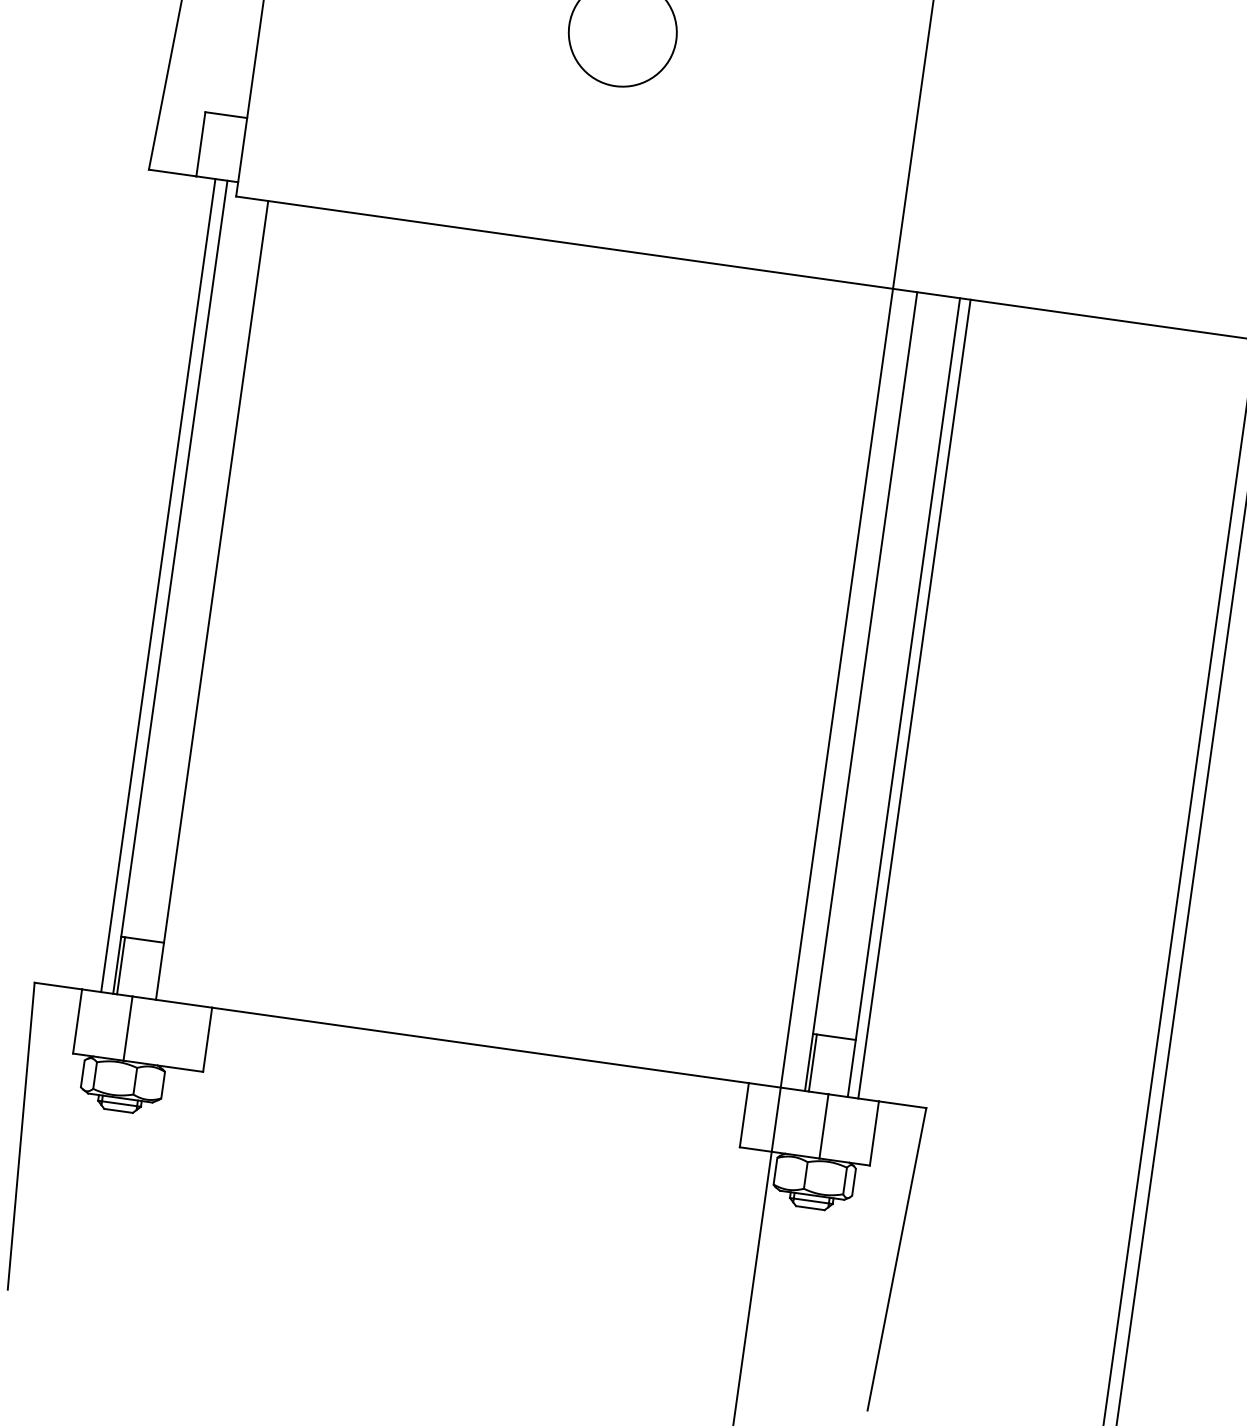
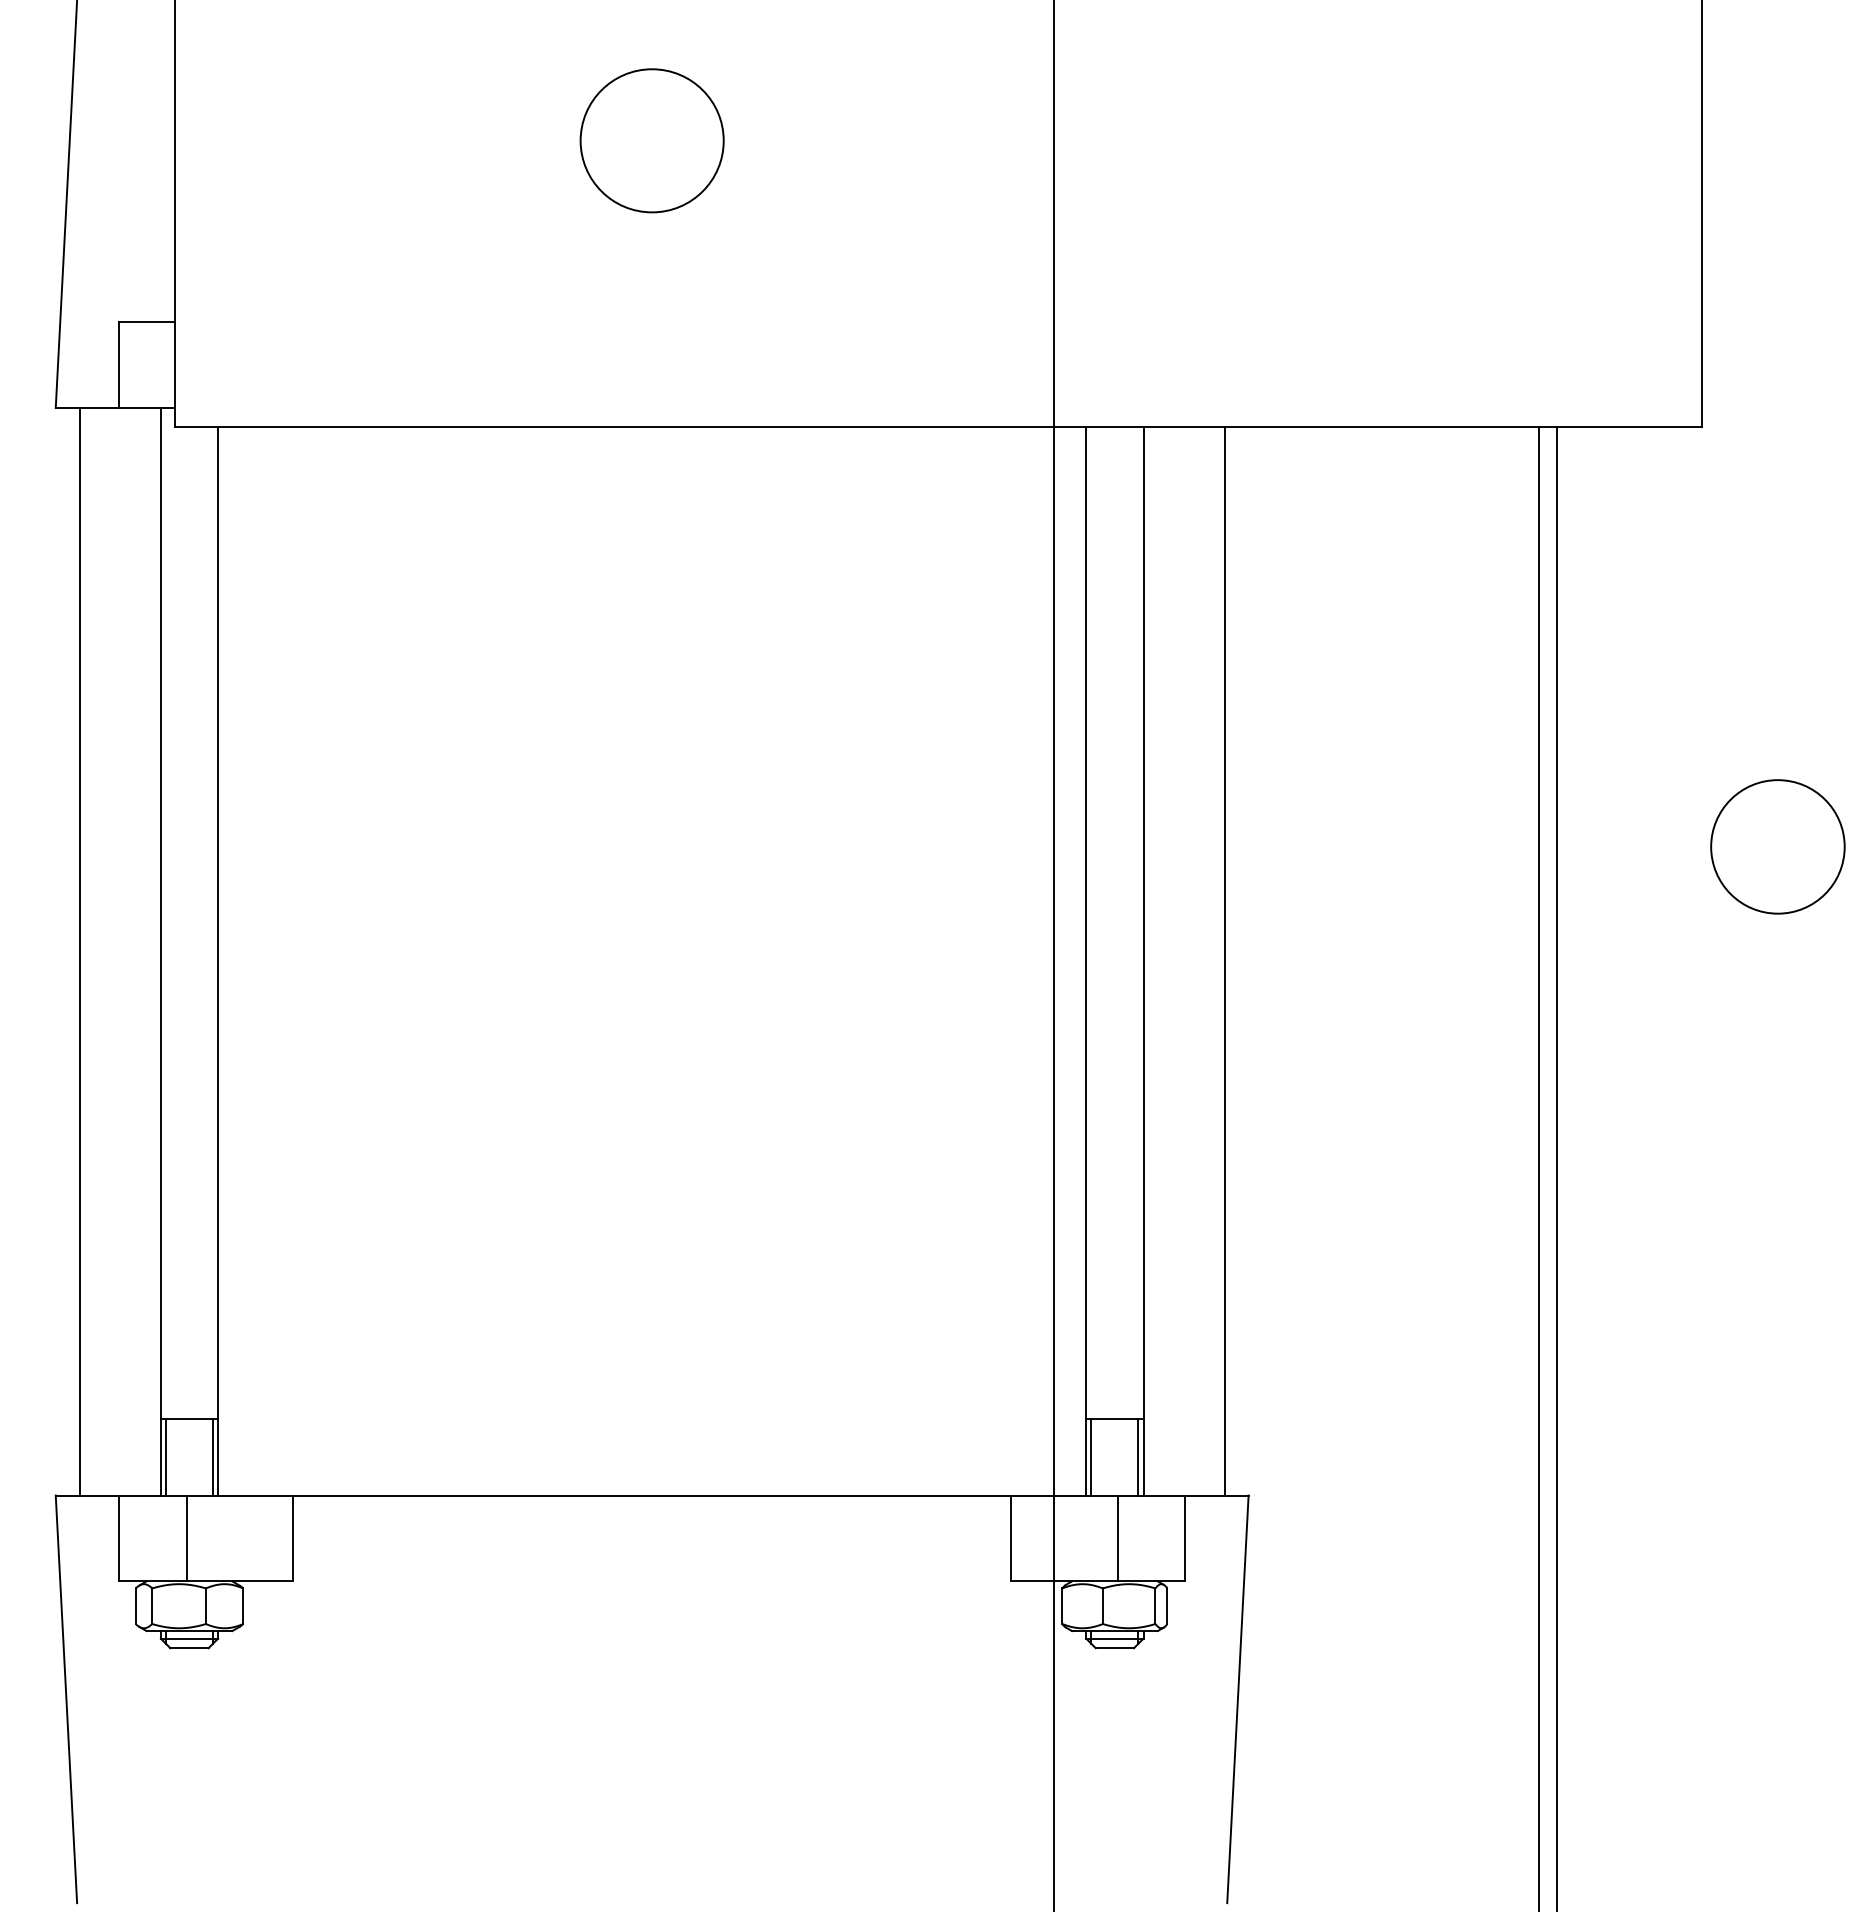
line: (158, 585) -> (79, 951), moved
line: (914, 699) -> (1224, 961), moved
line: (155, 970) -> (212, 1457), added
line: (848, 1068) -> (1138, 1457), added

